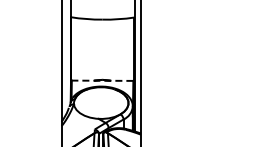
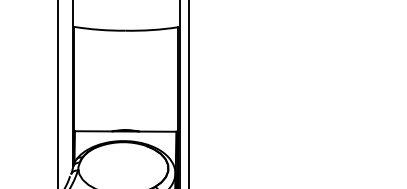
line: (102, 80) -> (125, 131), dashed -> solid

